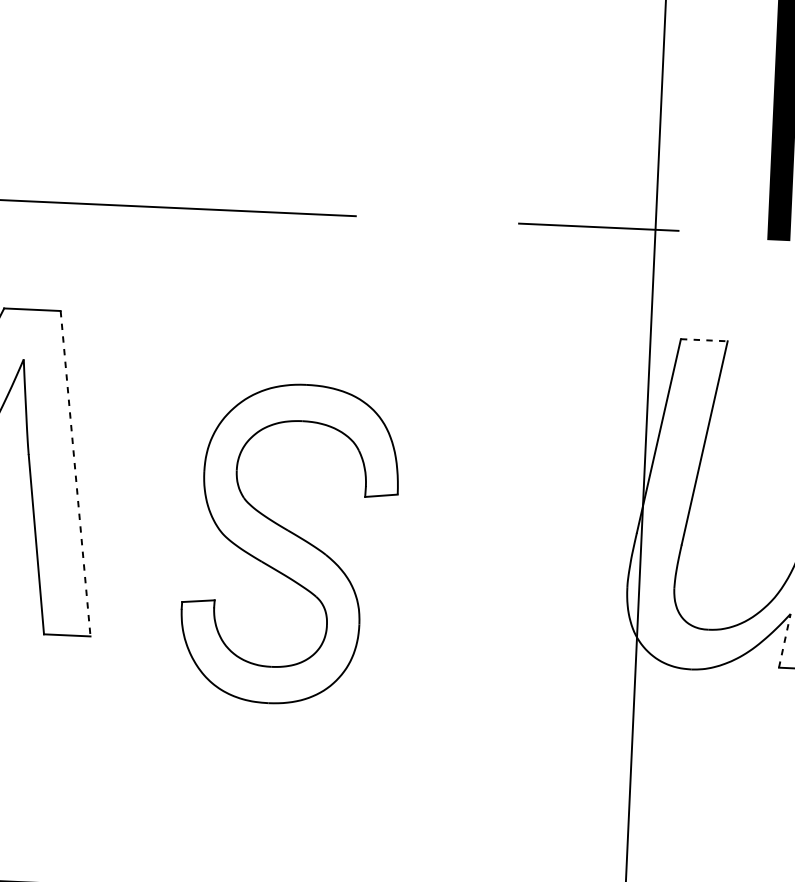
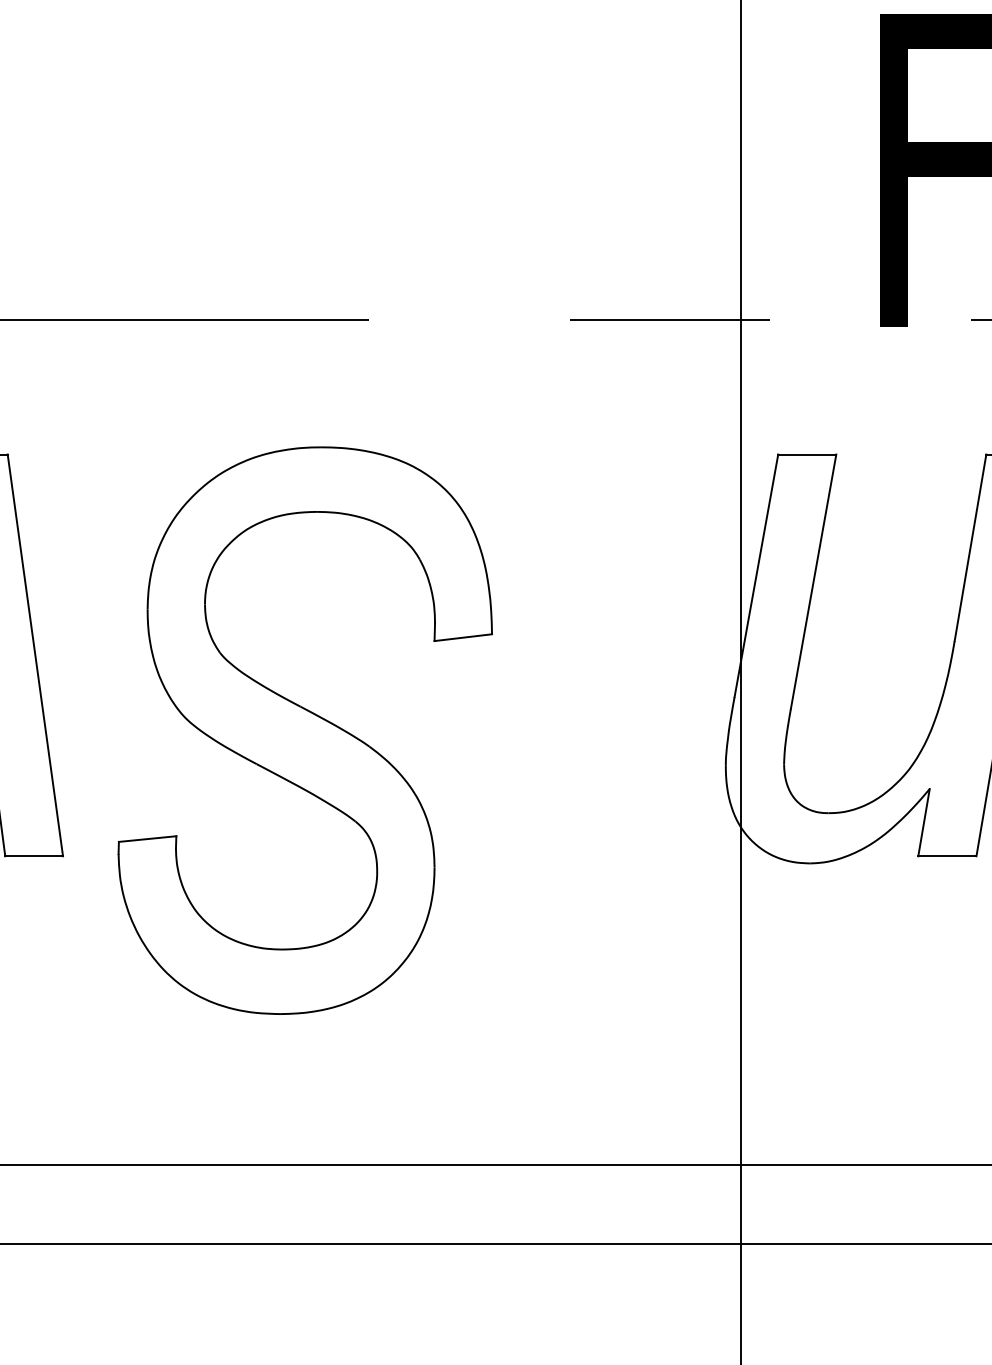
line: (704, 340) -> (807, 454), dashed -> solid
line: (75, 473) -> (35, 655), dashed -> solid
part: (289, 544) -> (304, 730), size x1.43
line: (785, 640) -> (924, 822), dashed -> solid

